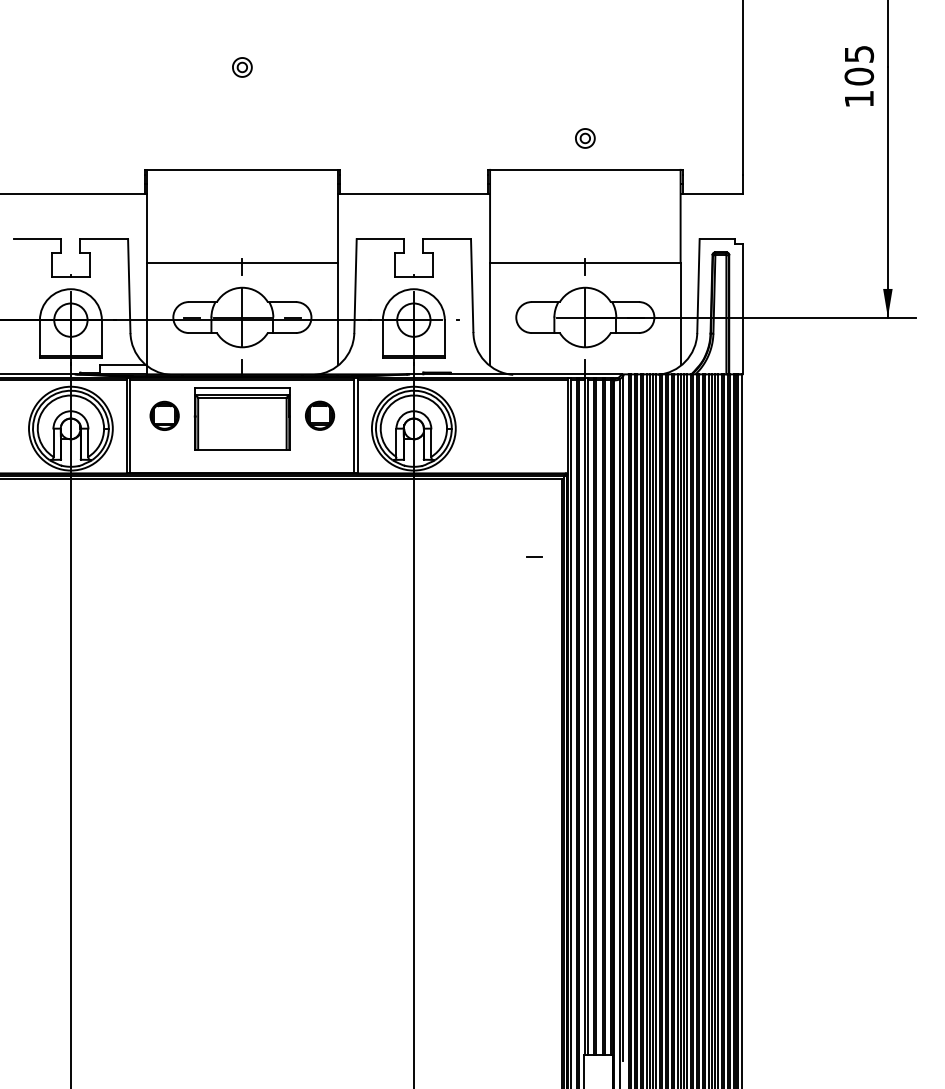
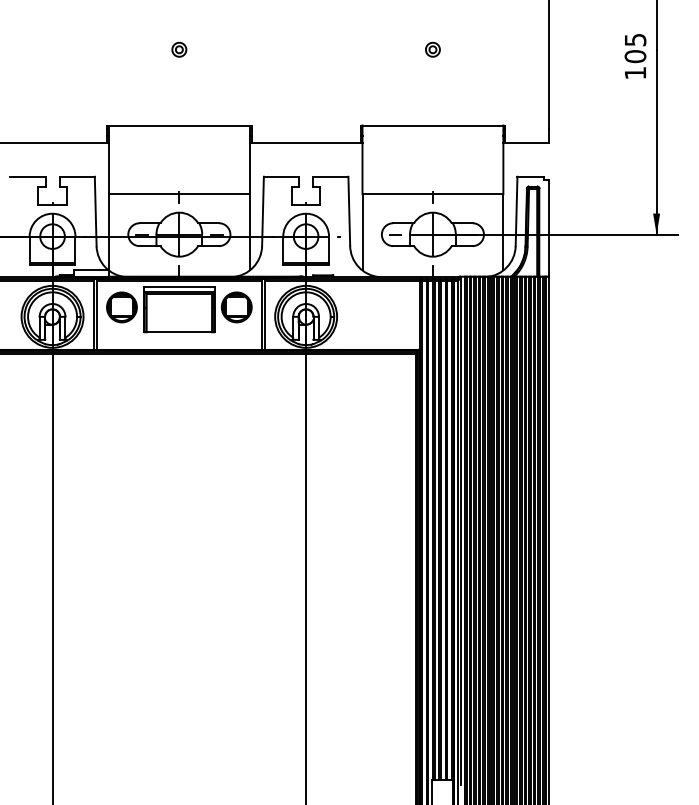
part: (585, 138) -> (433, 49), moved
part: (164, 415) -> (121, 307), size x1.43
part: (319, 415) -> (236, 307), size x1.43
line: (534, 556) -> (395, 234), moved

